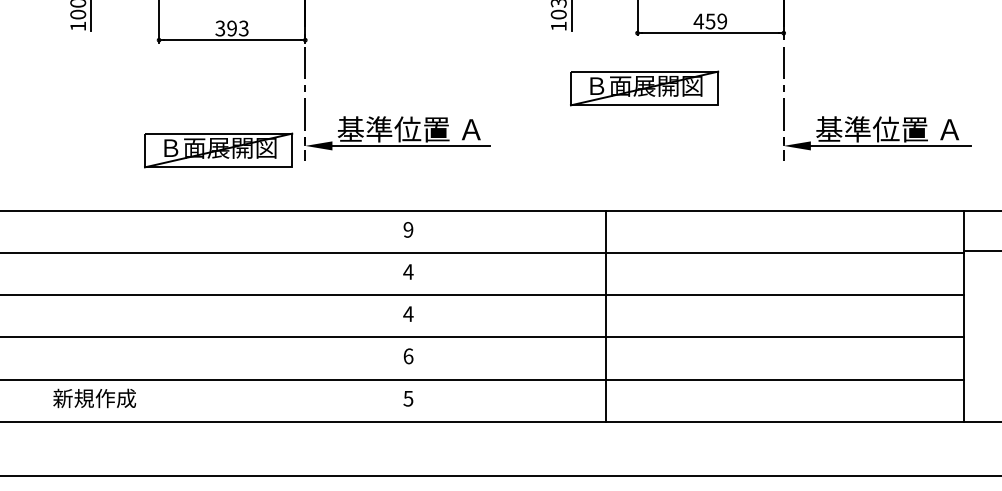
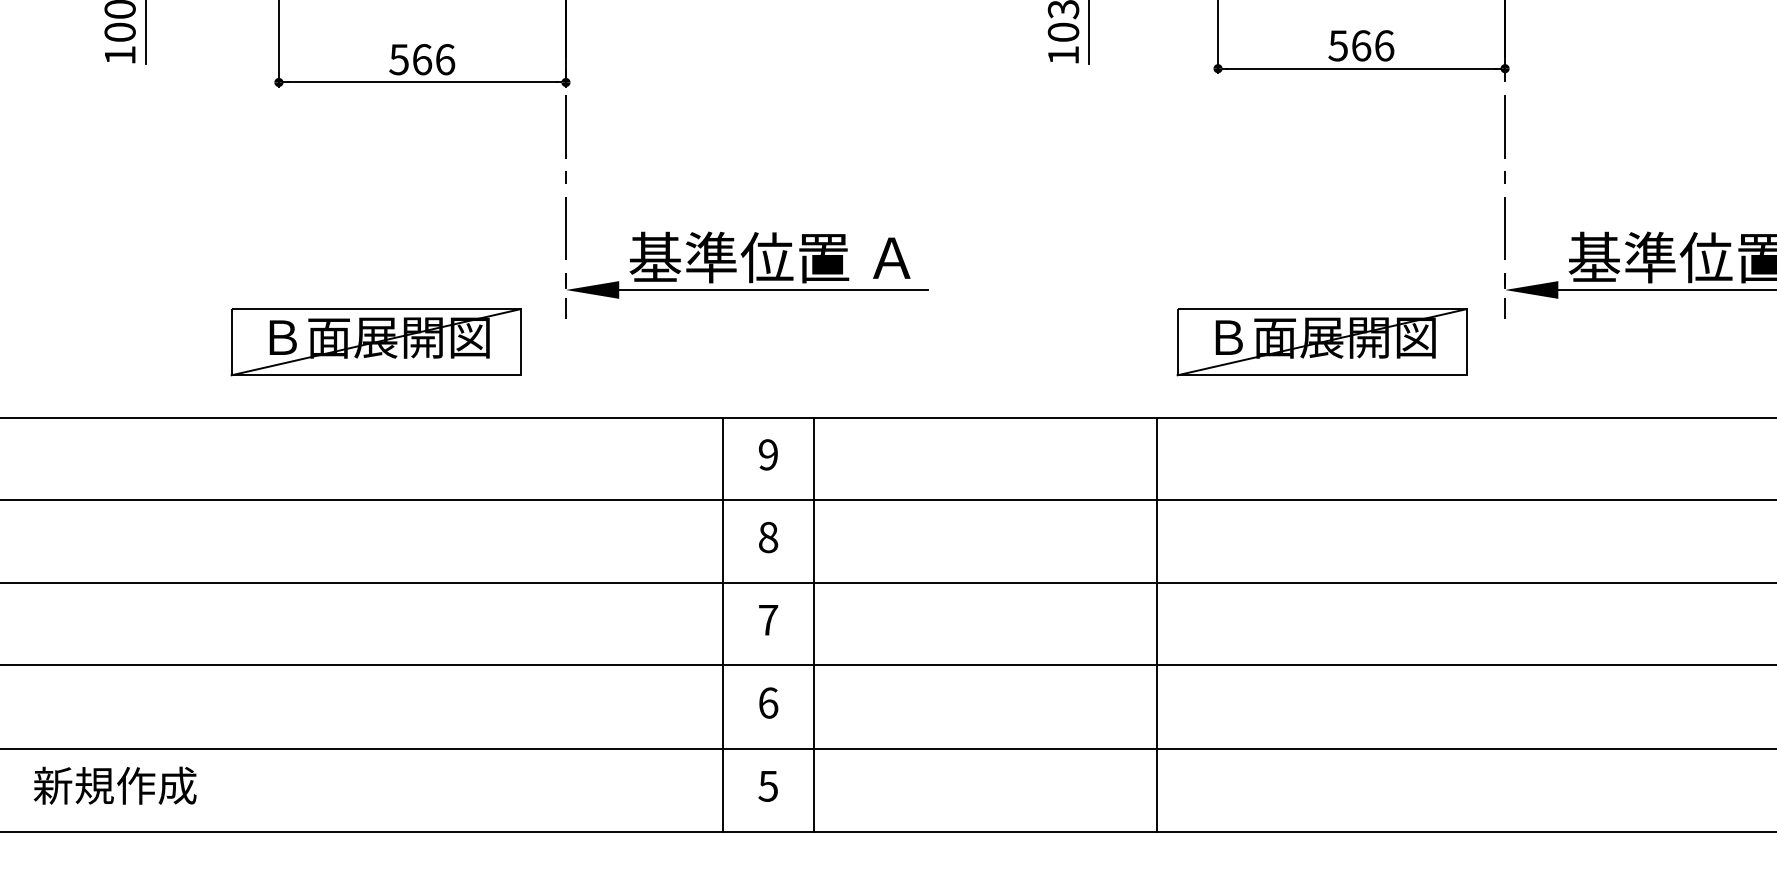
text: (710, 21) -> (1361, 45), 459 -> 566
text: (232, 28) -> (423, 59), 393 -> 566
part: (644, 88) -> (1322, 342), moved
part: (218, 150) -> (375, 342), moved
text: (408, 271) -> (768, 536), 4 -> 8
text: (408, 313) -> (768, 618), 4 -> 7
line: (385, 315) -> (723, 622), added
line: (431, 315) -> (813, 622), added
text: (94, 398) -> (114, 785), moved

